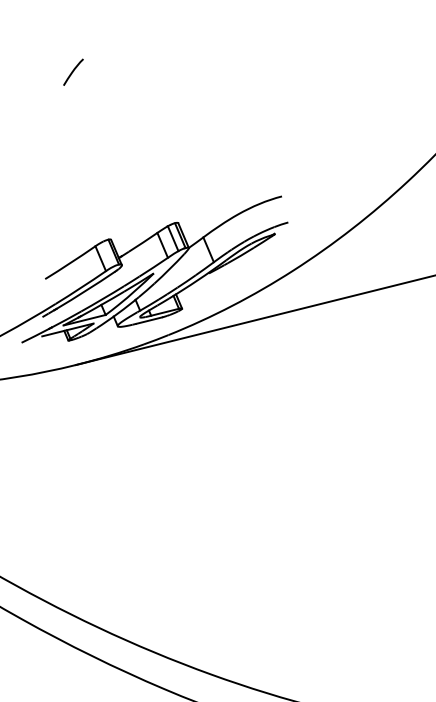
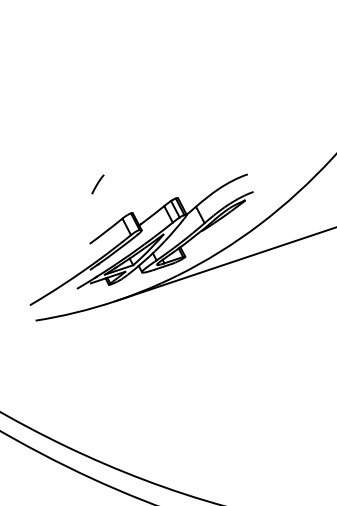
line: (72, 72) -> (97, 184), moved

